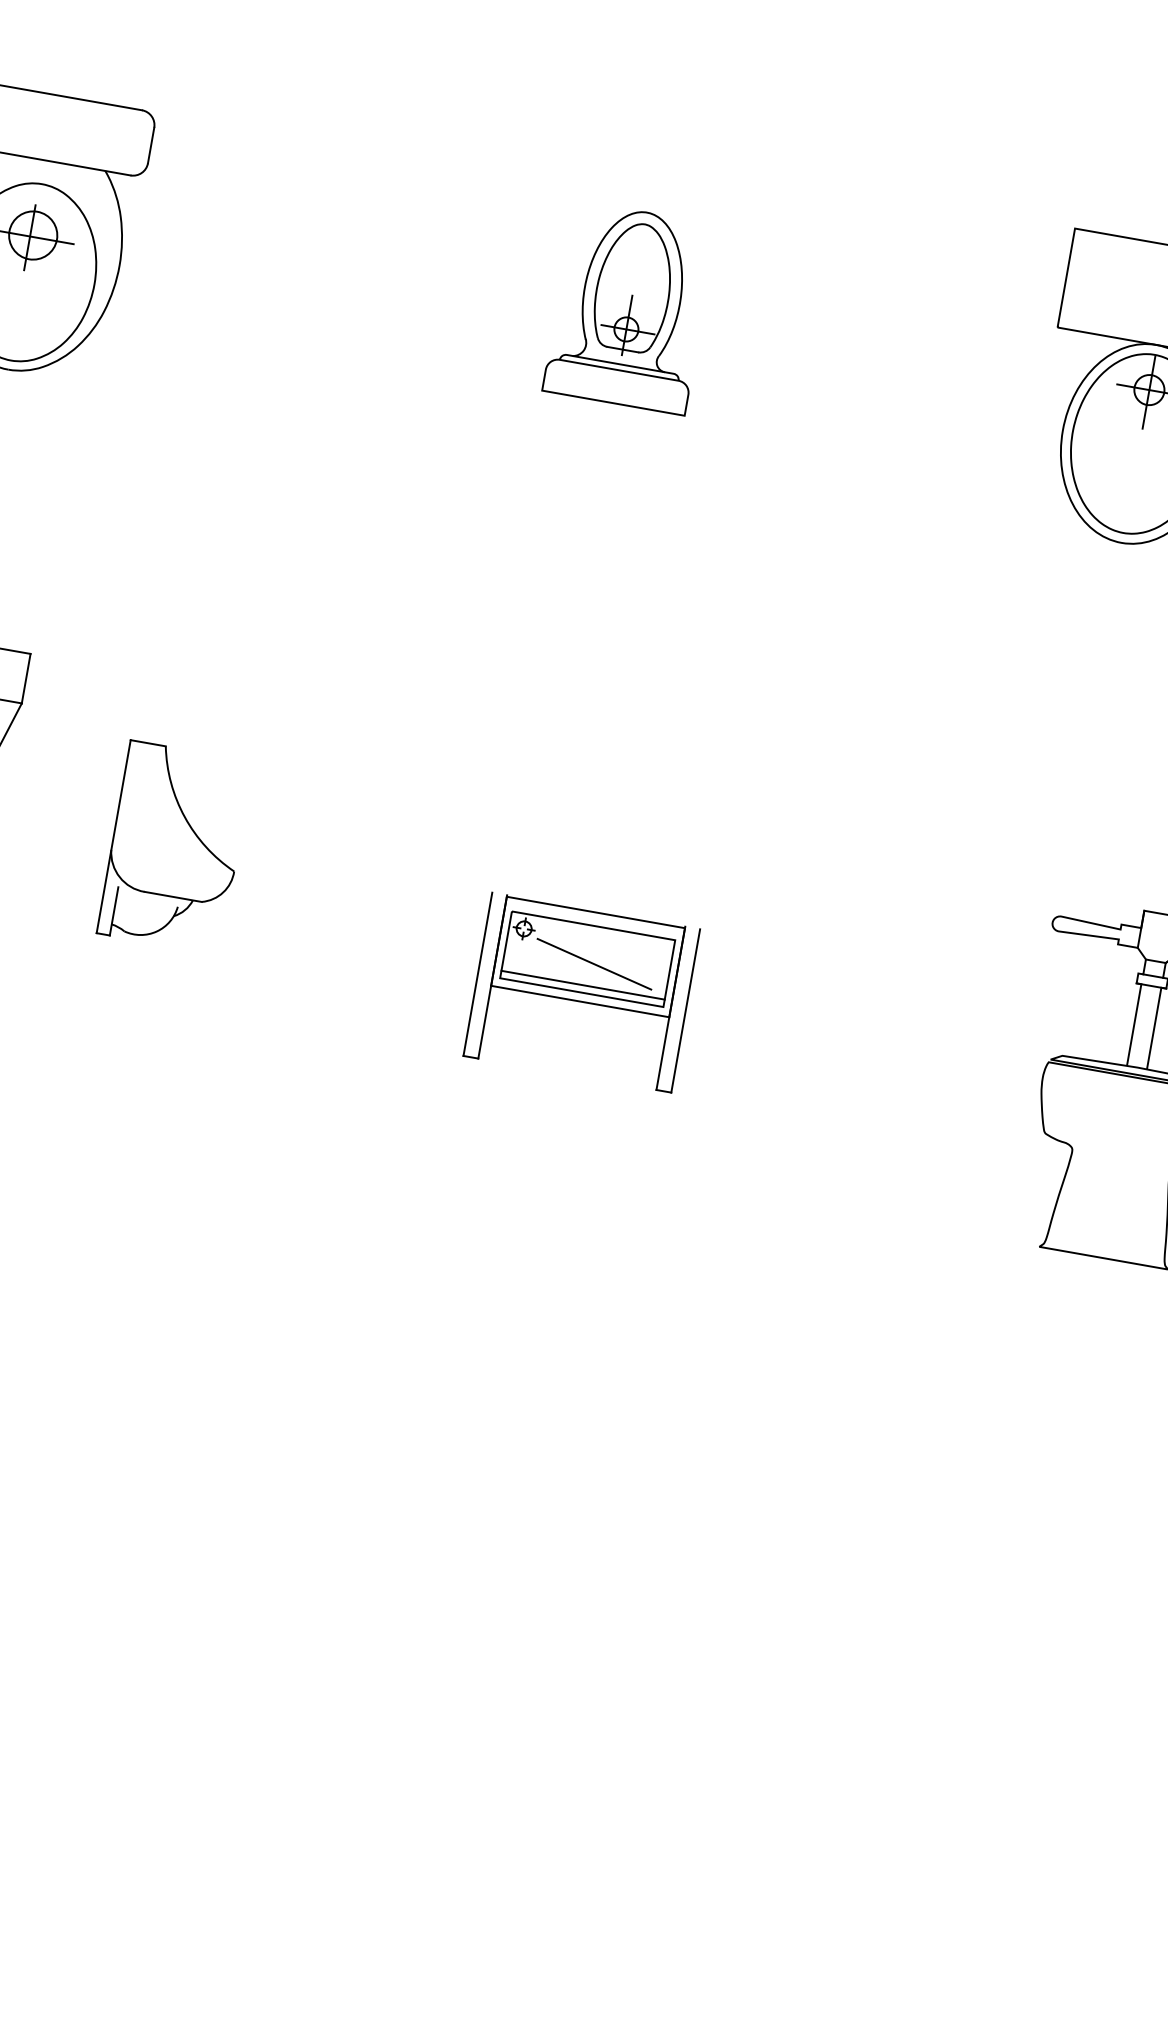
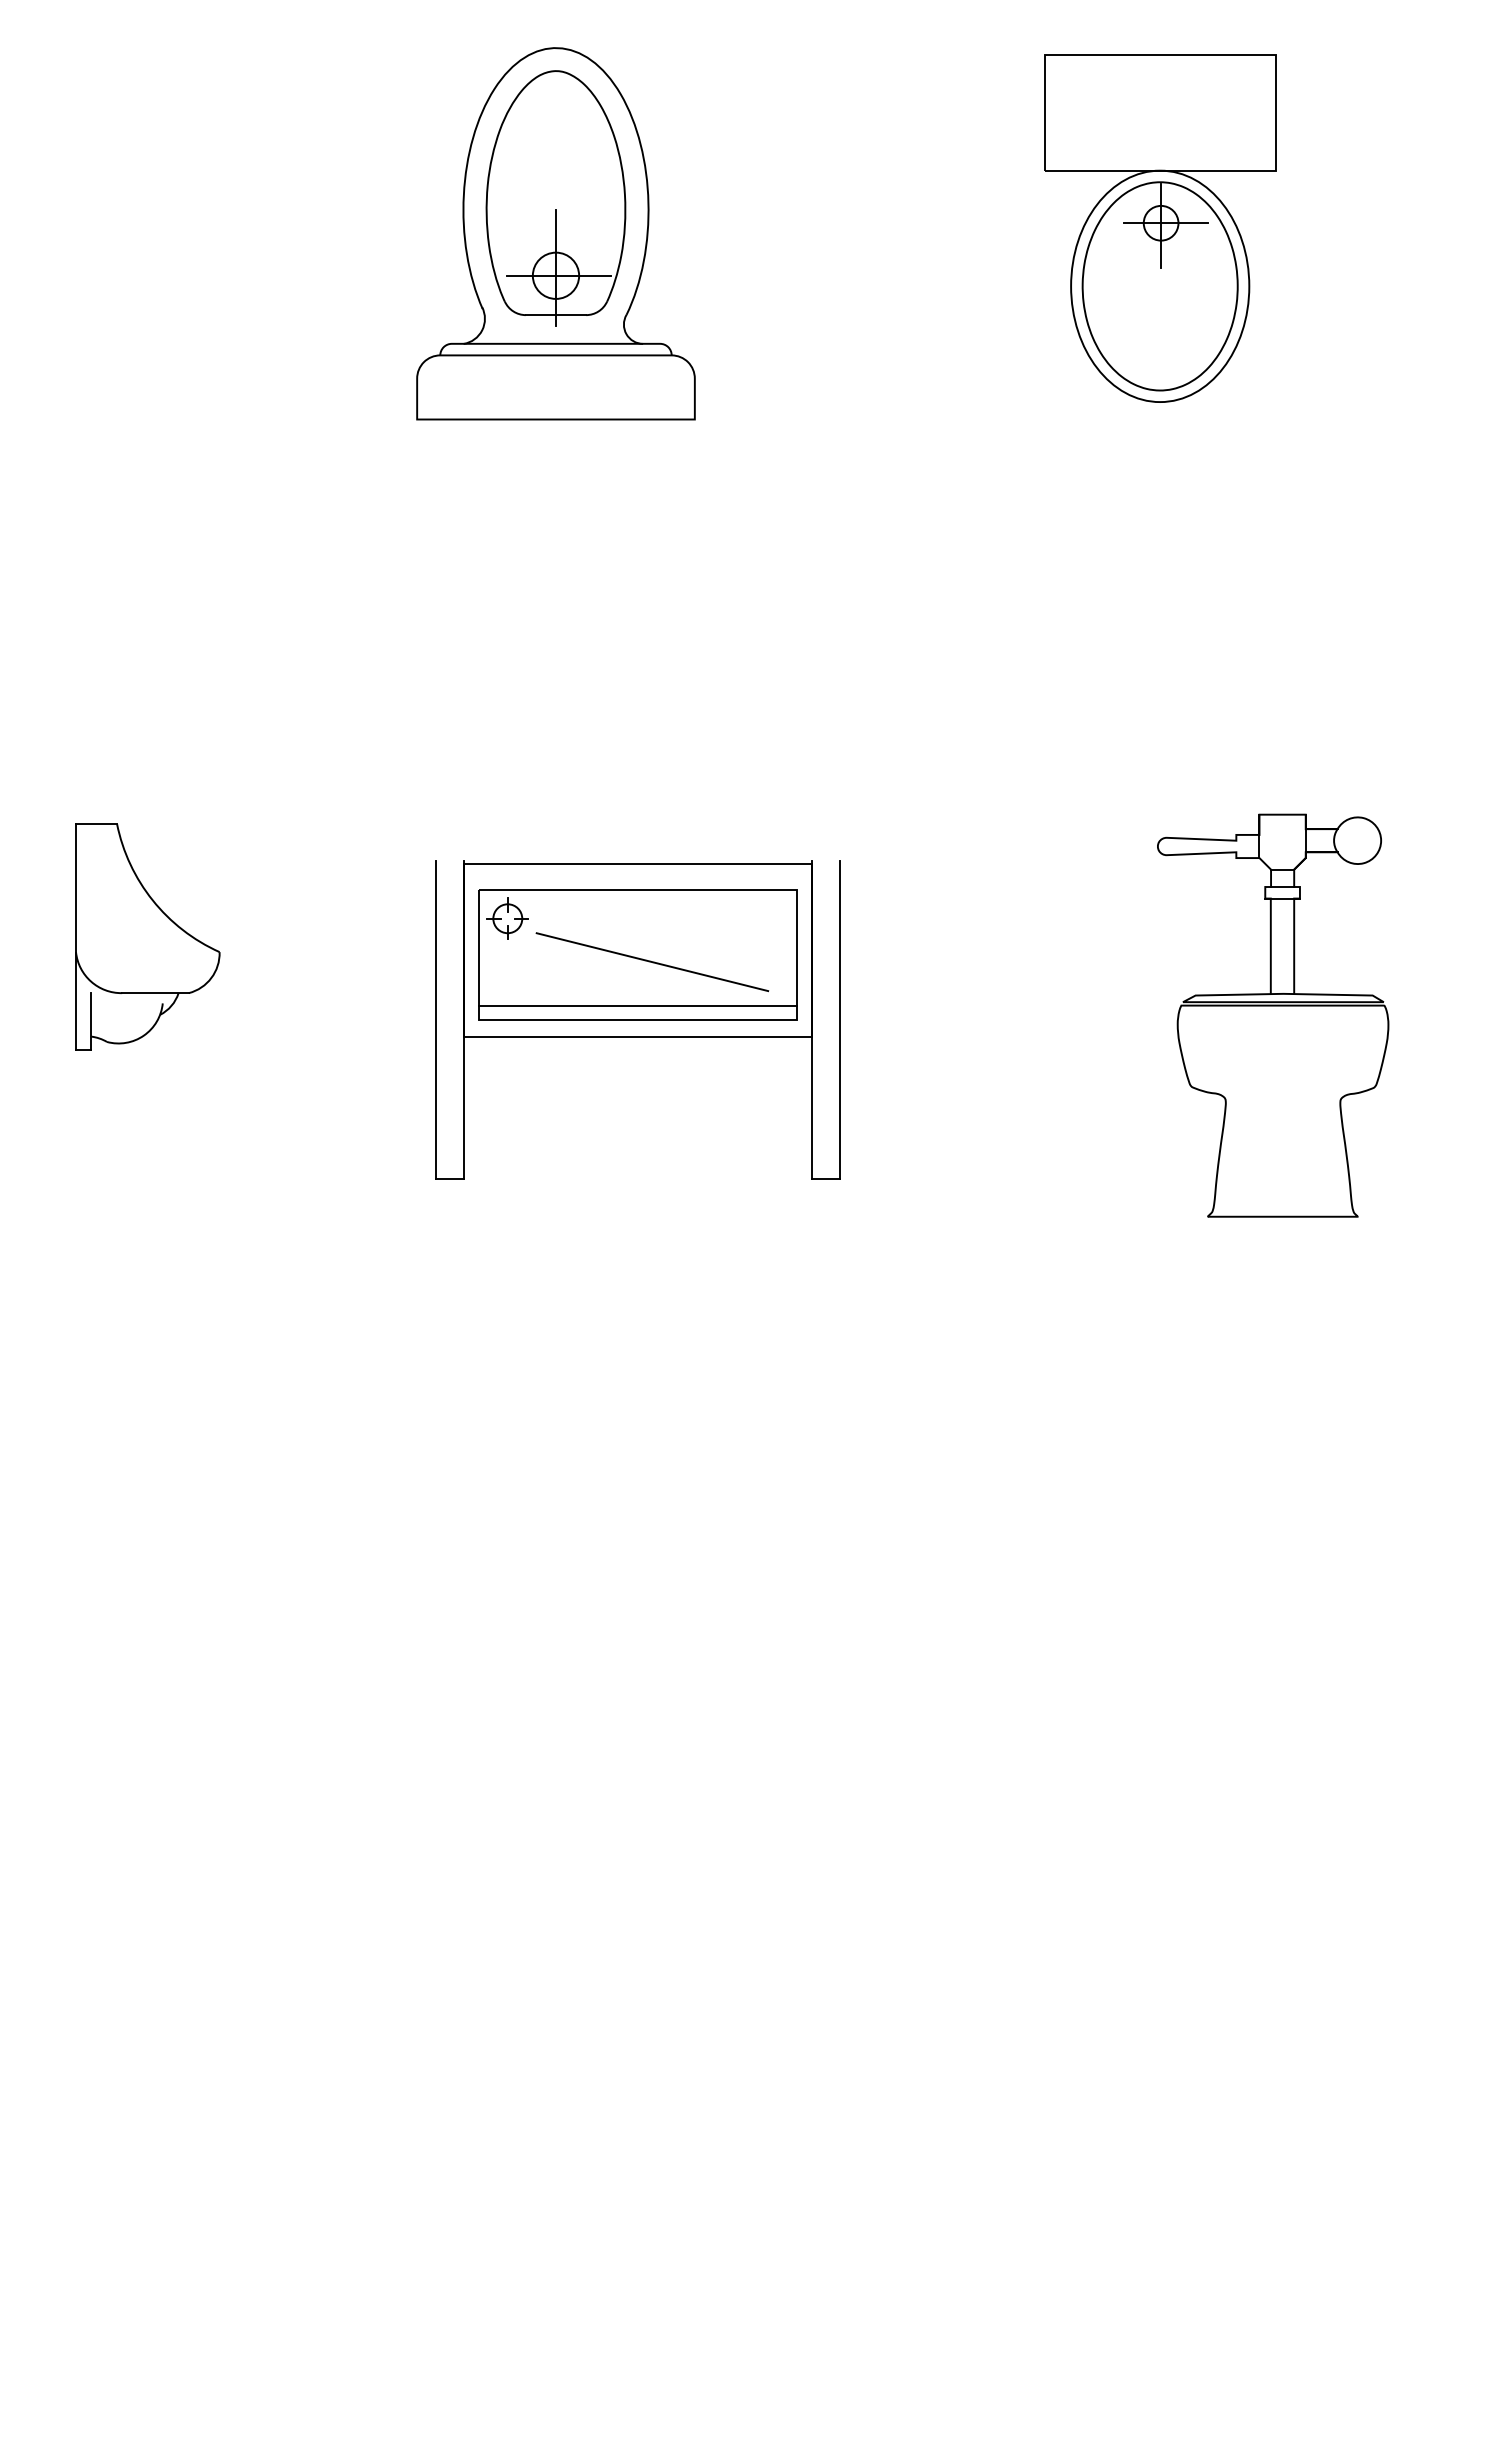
part: (629, 307) -> (555, 233), size x1.67
part: (581, 992) -> (637, 1019), size x1.67

